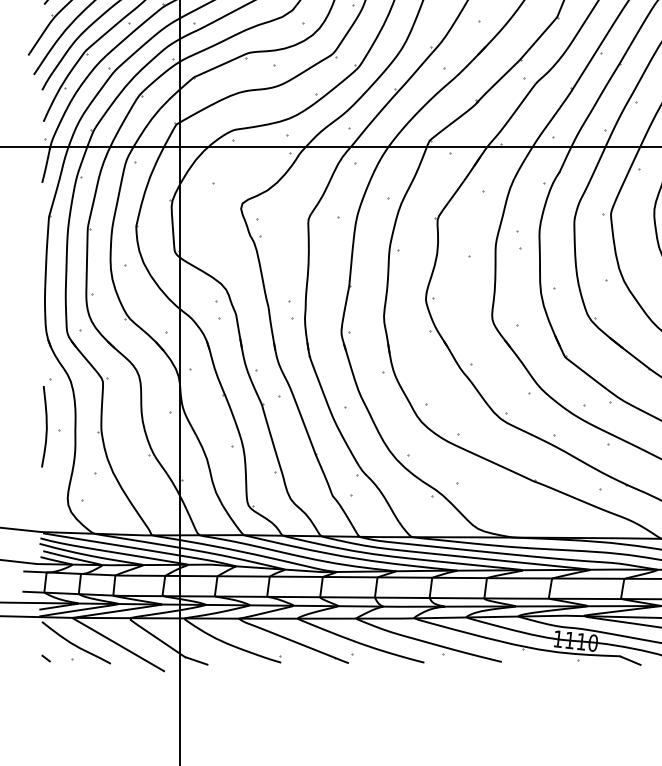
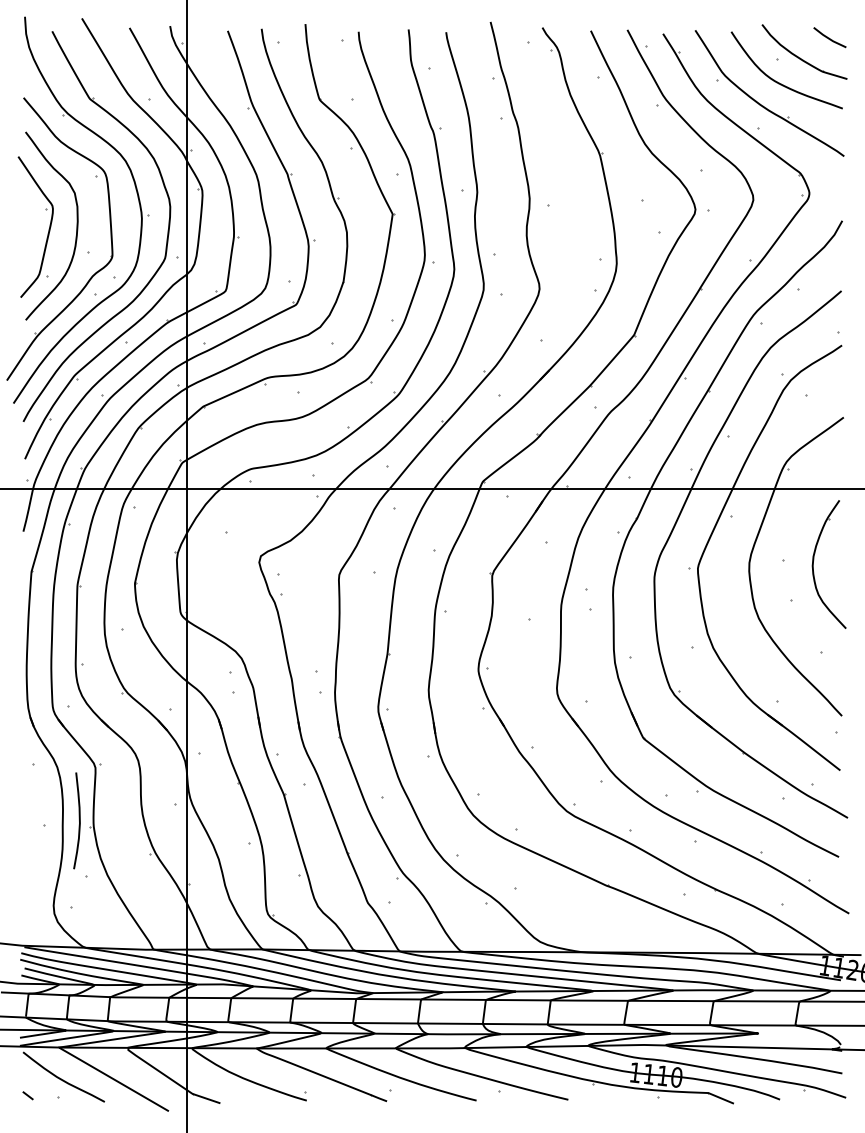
curve: (45, 425) -> (78, 819), moved

